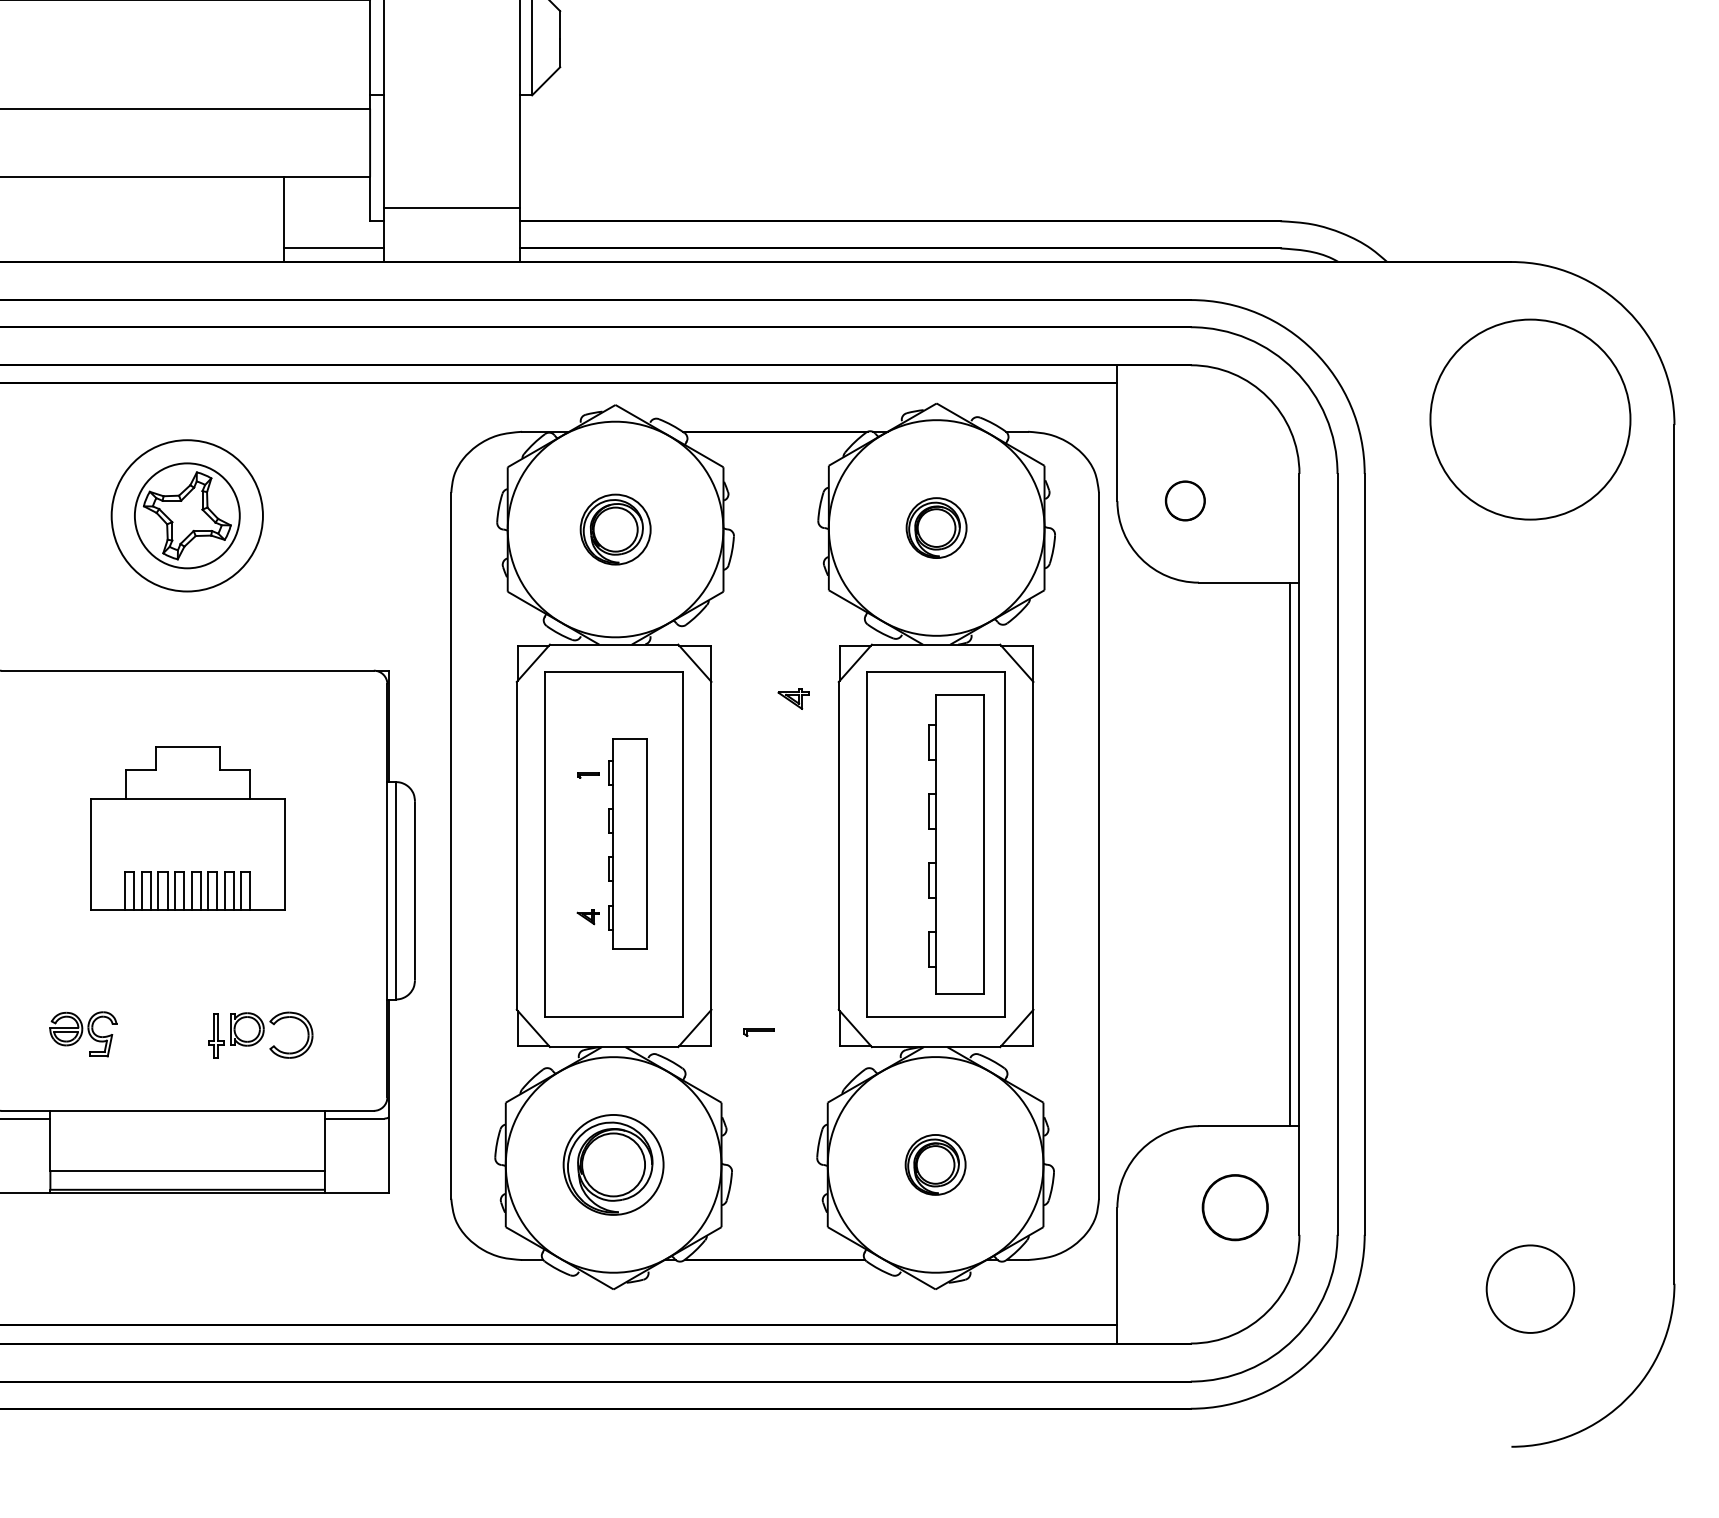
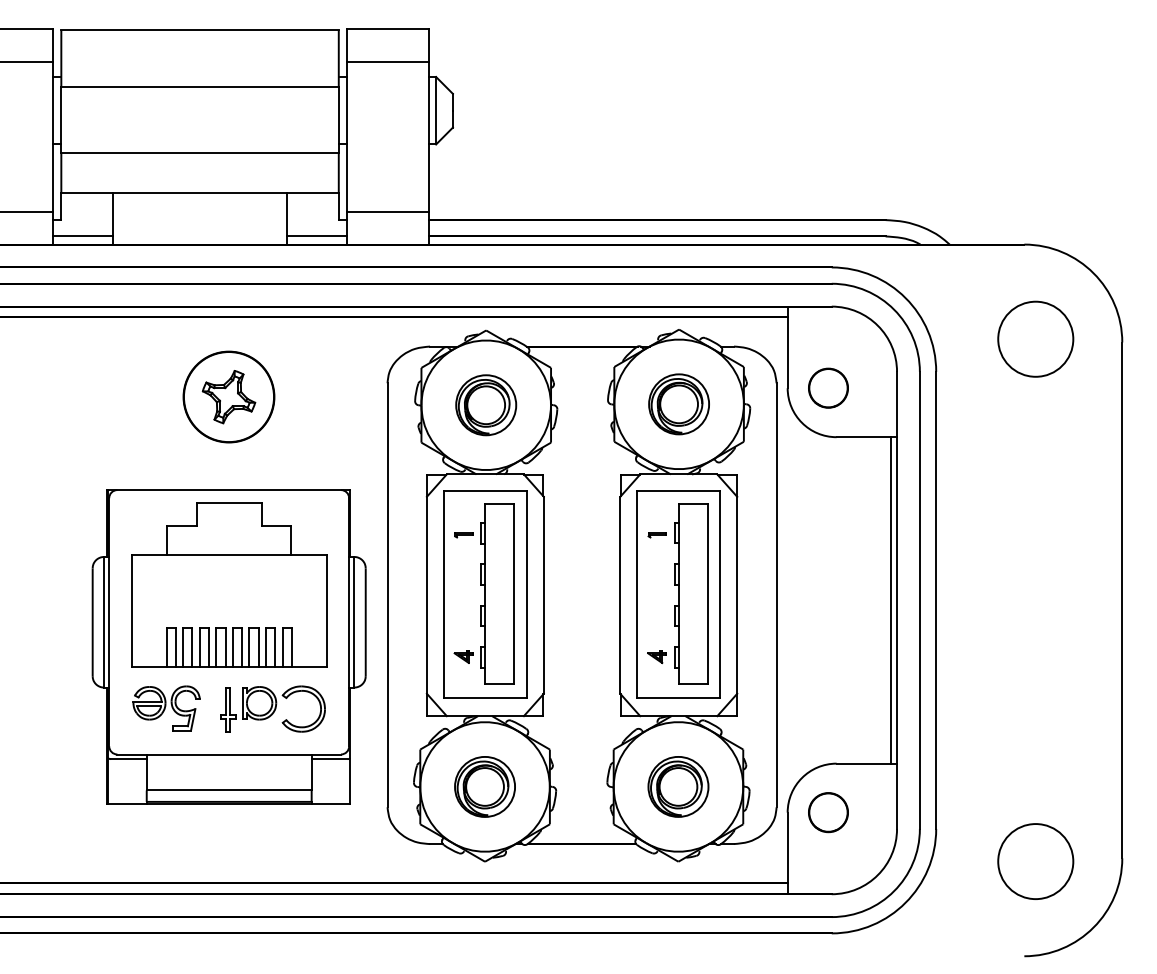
circle: (1529, 418) -> (1035, 338), size x0.62
circle: (1185, 499) -> (828, 387), size x1.67
circle: (186, 516) -> (228, 397), size x1.43
part: (935, 528) -> (678, 404), size x1.67
part: (616, 529) -> (486, 405), size x1.43
part: (792, 699) -> (656, 657), moved
part: (188, 827) -> (229, 584), size x1.67
part: (611, 842) -> (483, 593), size x1.43
part: (757, 1032) -> (656, 535), moved
part: (83, 1034) -> (166, 708), size x1.67
part: (259, 1034) -> (272, 708), size x1.67
part: (935, 1164) -> (678, 786), size x1.67
circle: (1235, 1207) -> (828, 812), moved
circle: (1529, 1289) -> (1035, 861), size x1.43

